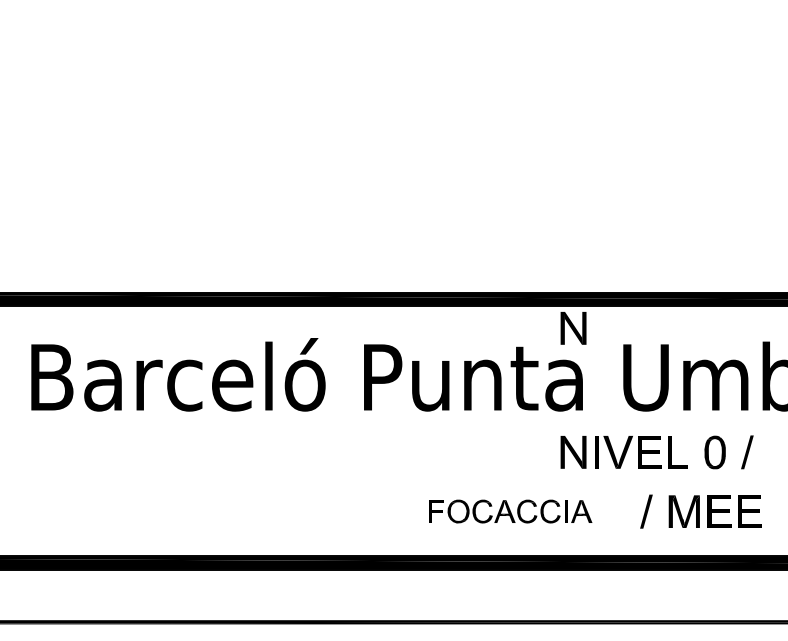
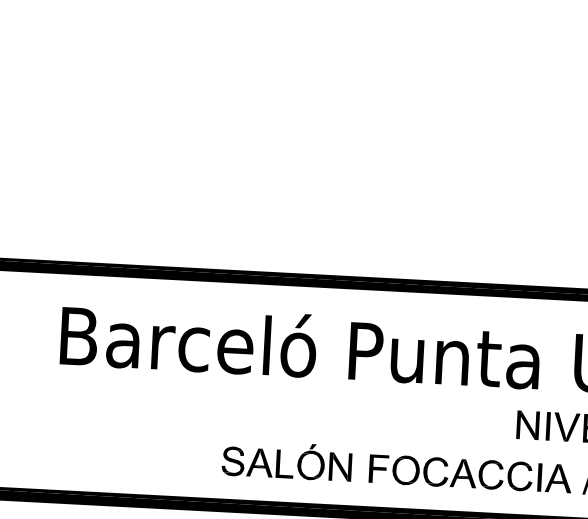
part: (573, 328) -> (533, 317), removed
part: (290, 507) -> (279, 460), added
part: (510, 511) -> (470, 473), size x1.43

